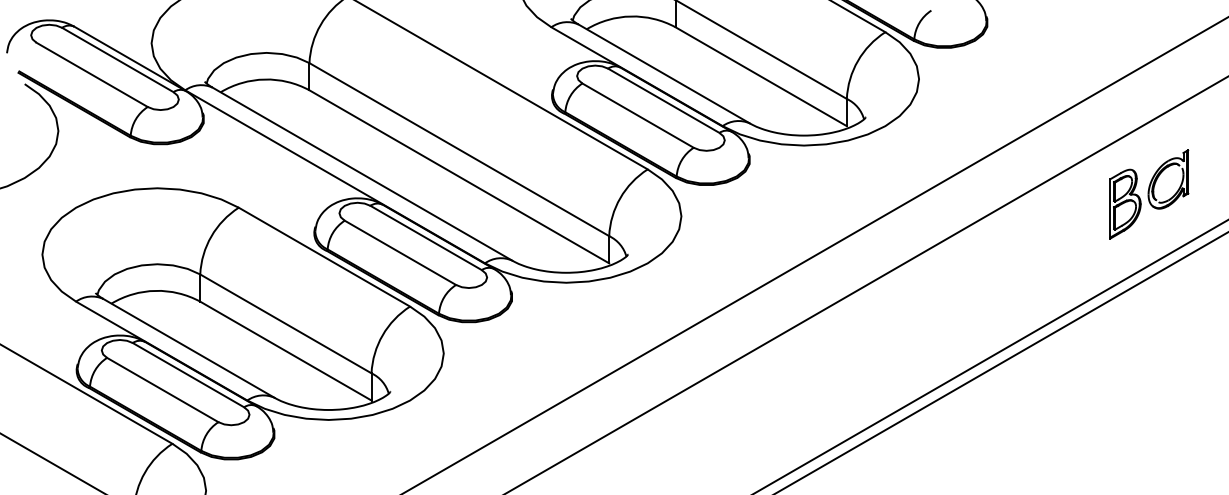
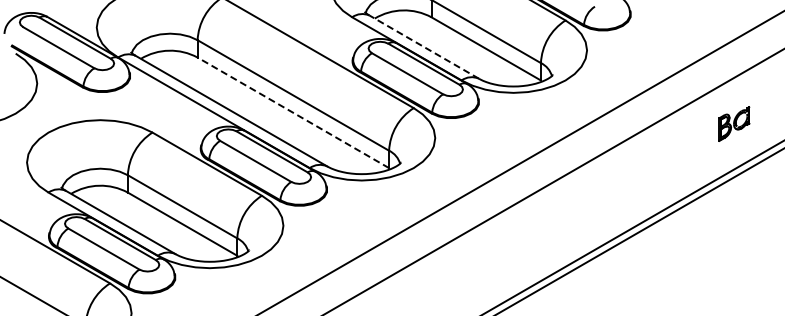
line: (663, 72) -> (423, 46), solid -> dashed
line: (459, 176) -> (293, 112), solid -> dashed
part: (1149, 193) -> (734, 123), size x0.6

